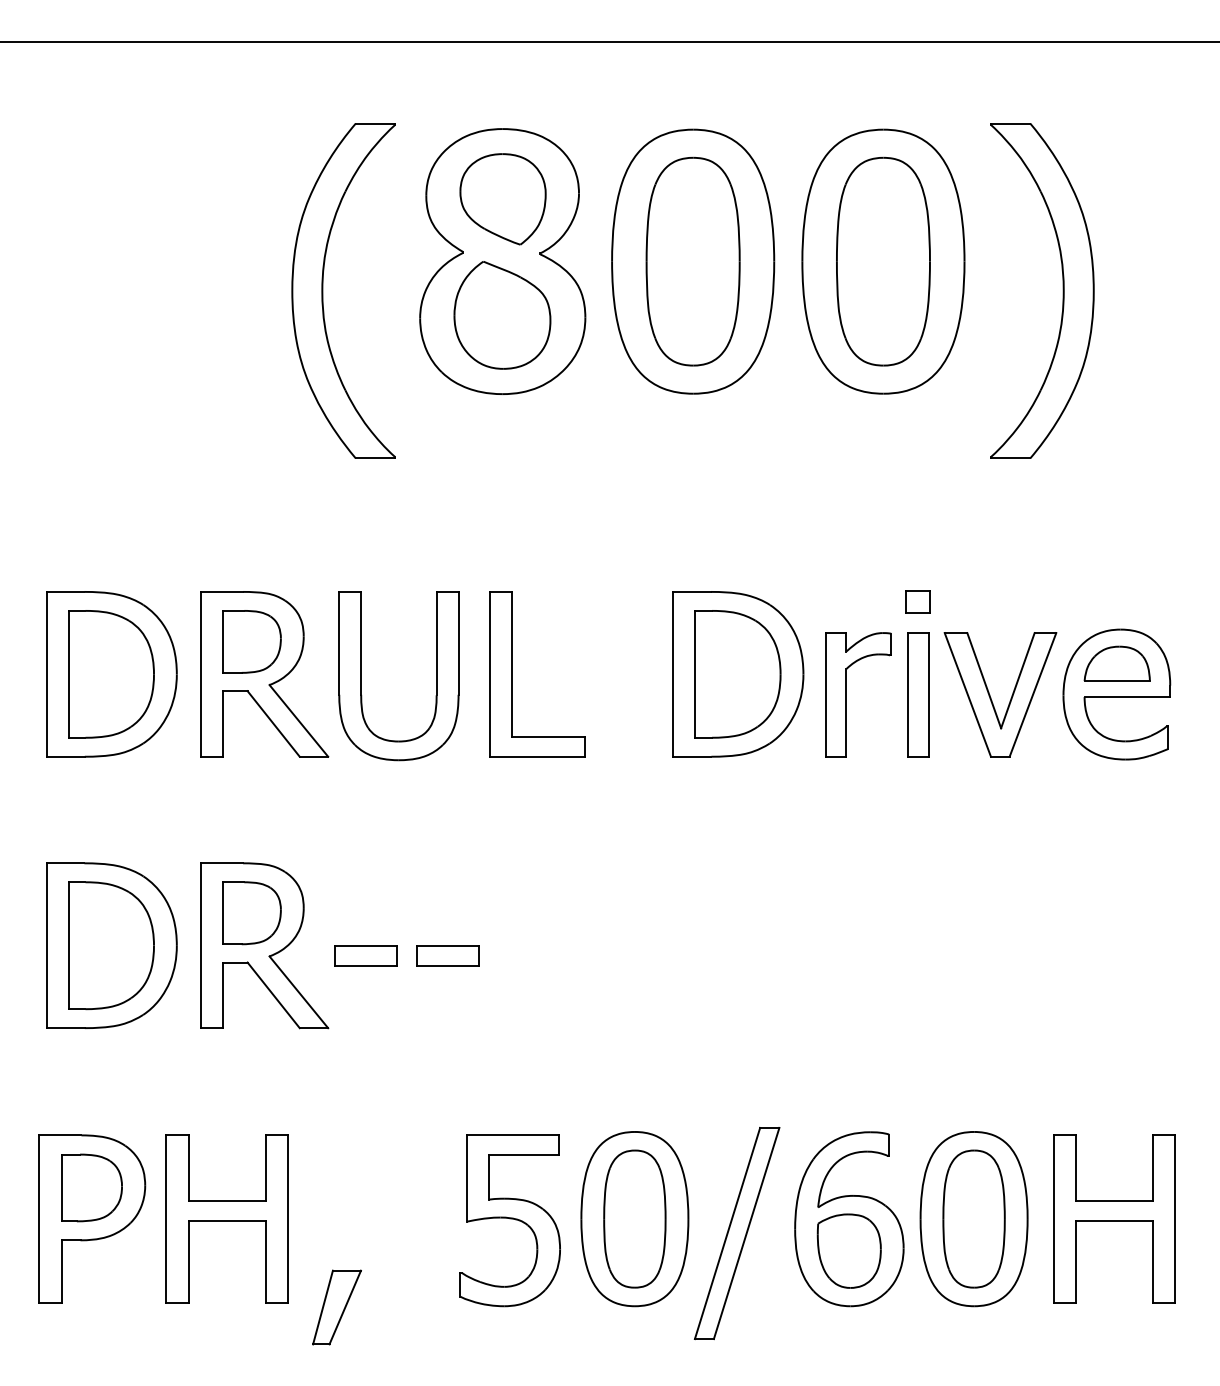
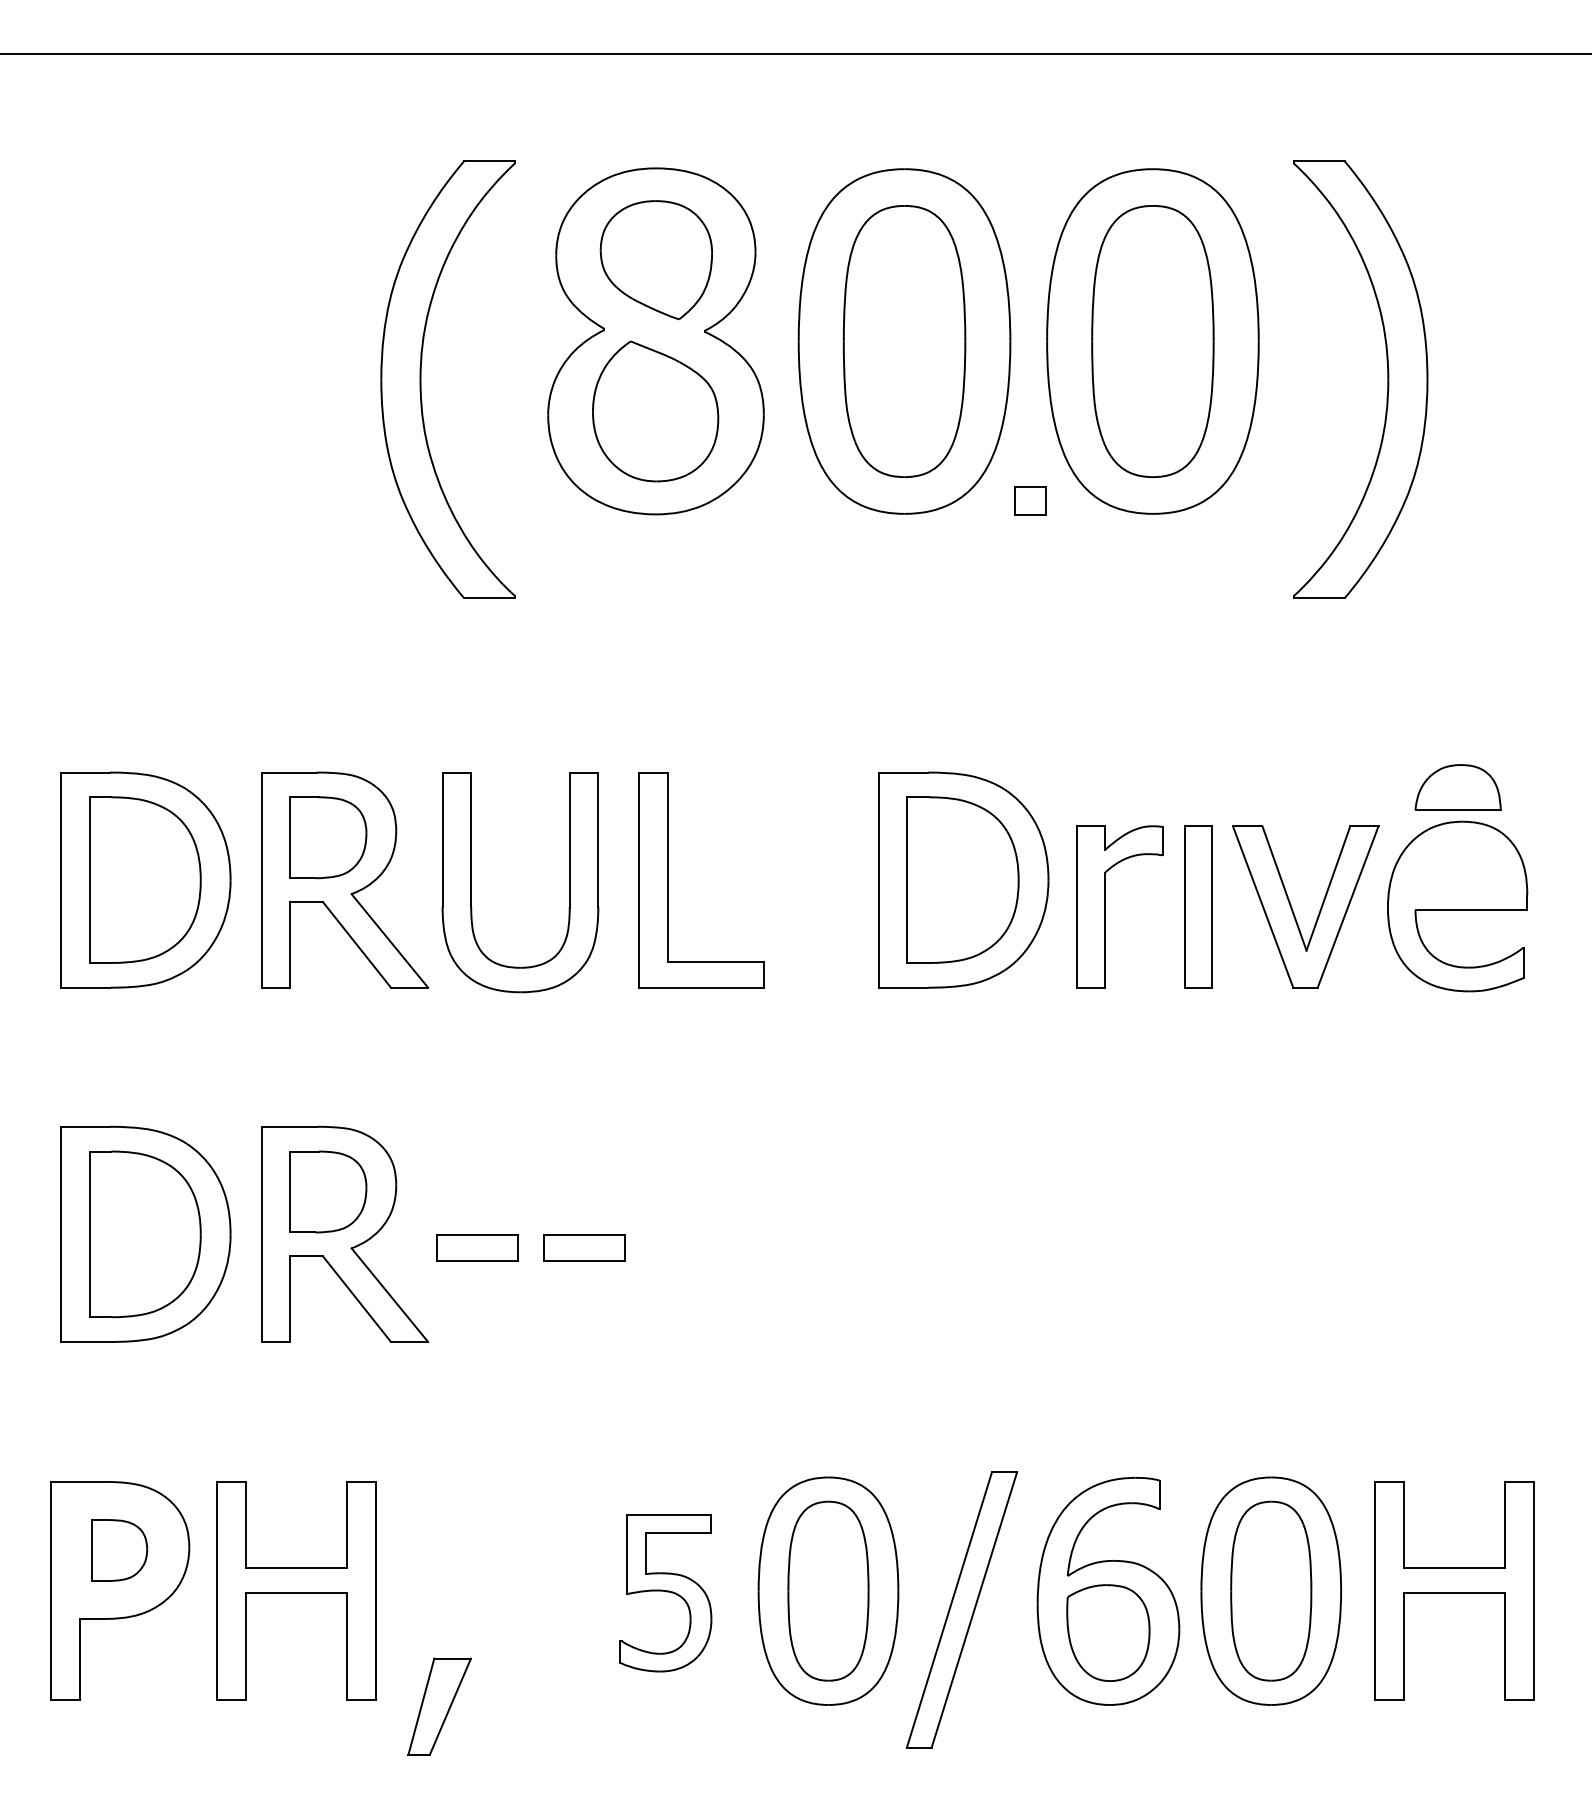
part: (918, 601) -> (1030, 500), moved
part: (1116, 663) -> (1457, 787), moved
part: (91, 1187) -> (119, 1550), size x0.7
part: (510, 1220) -> (665, 1593), size x0.7

